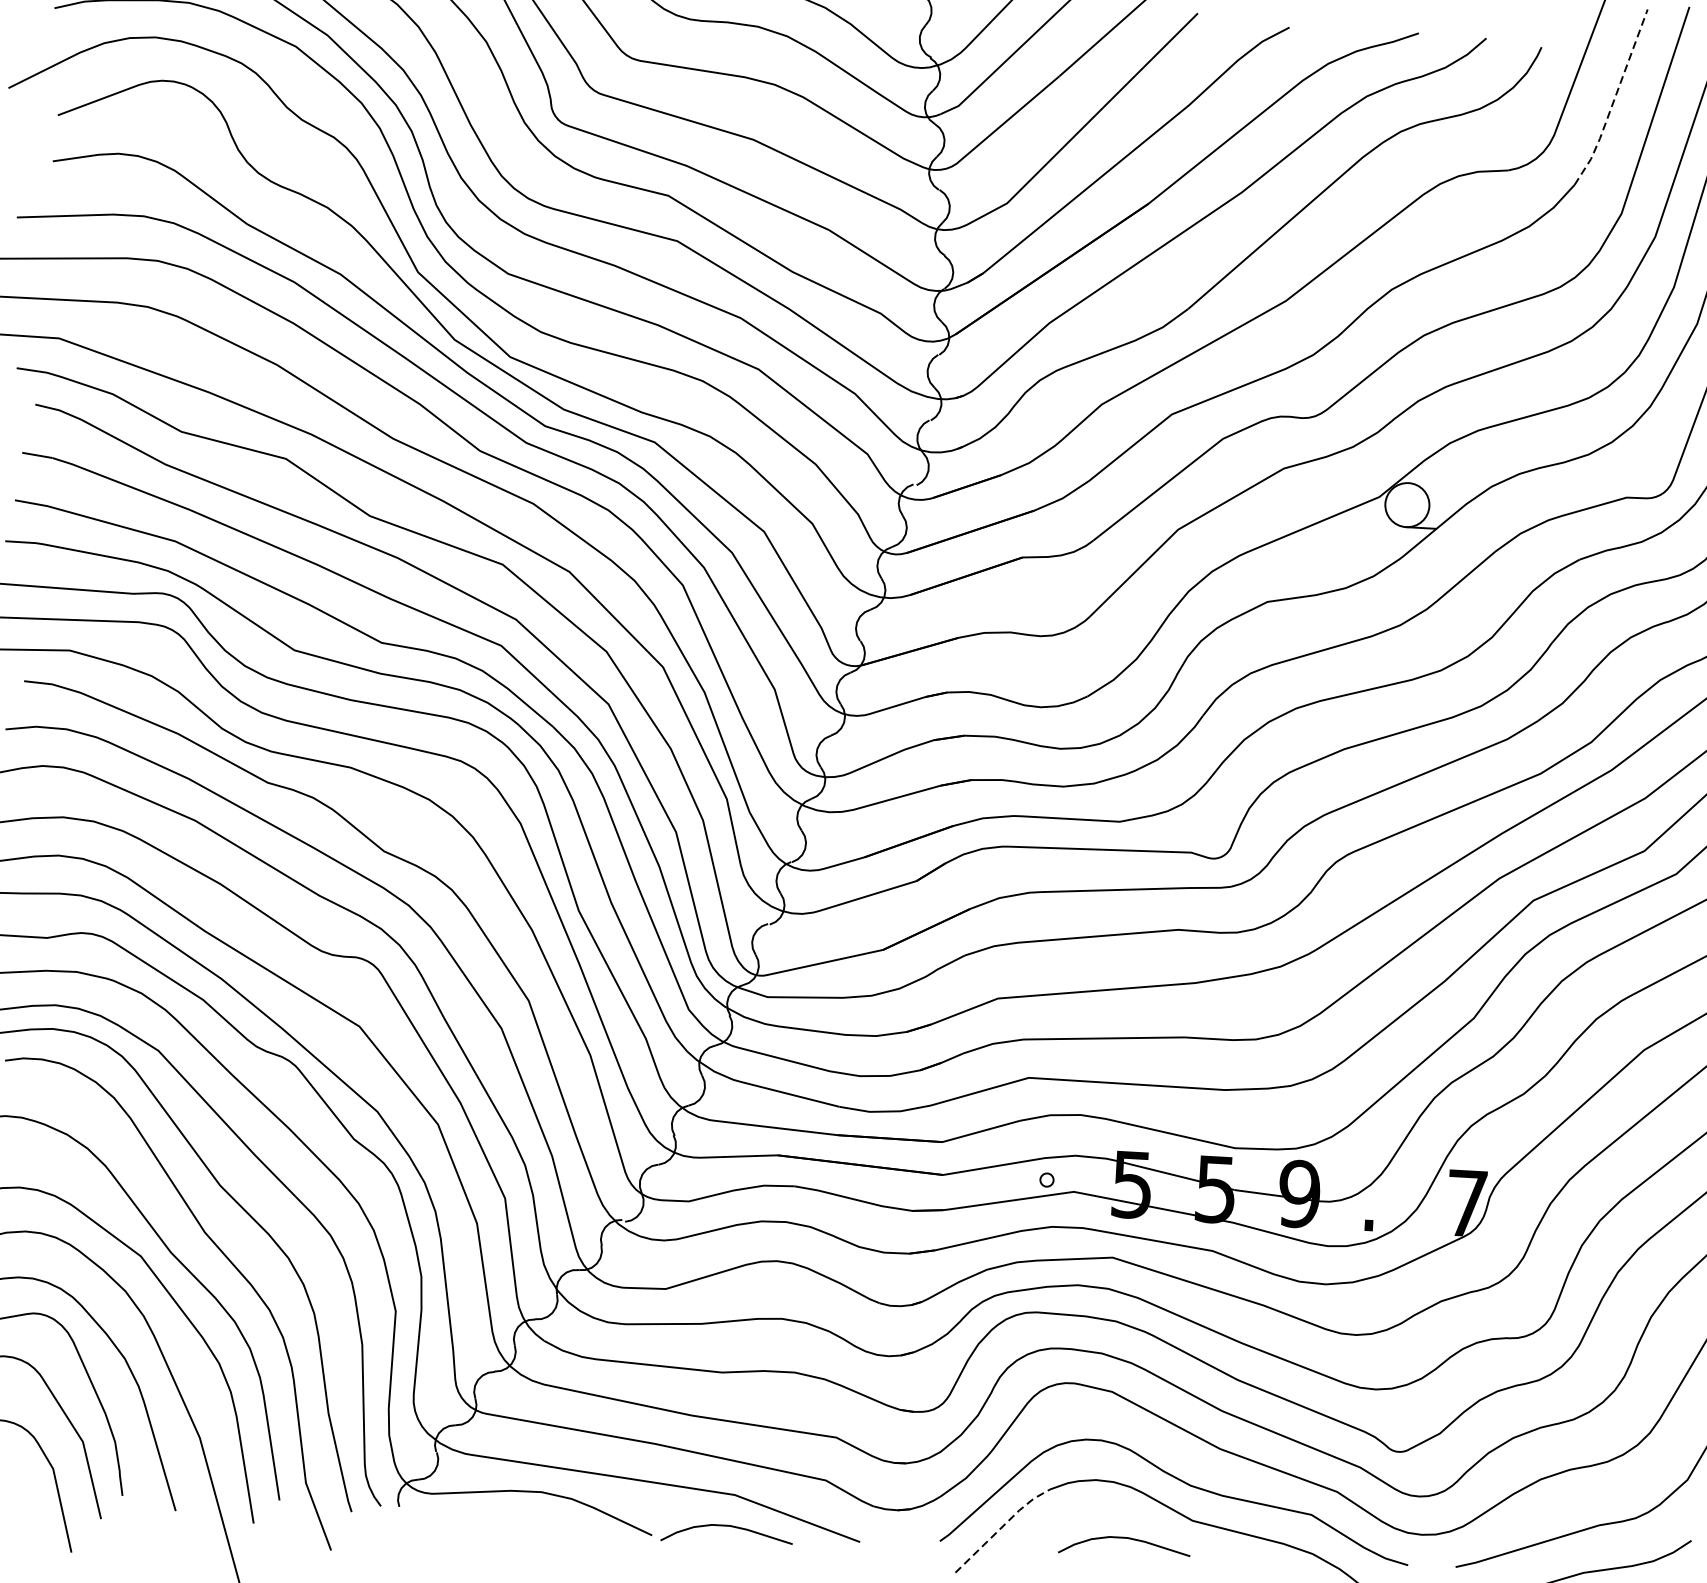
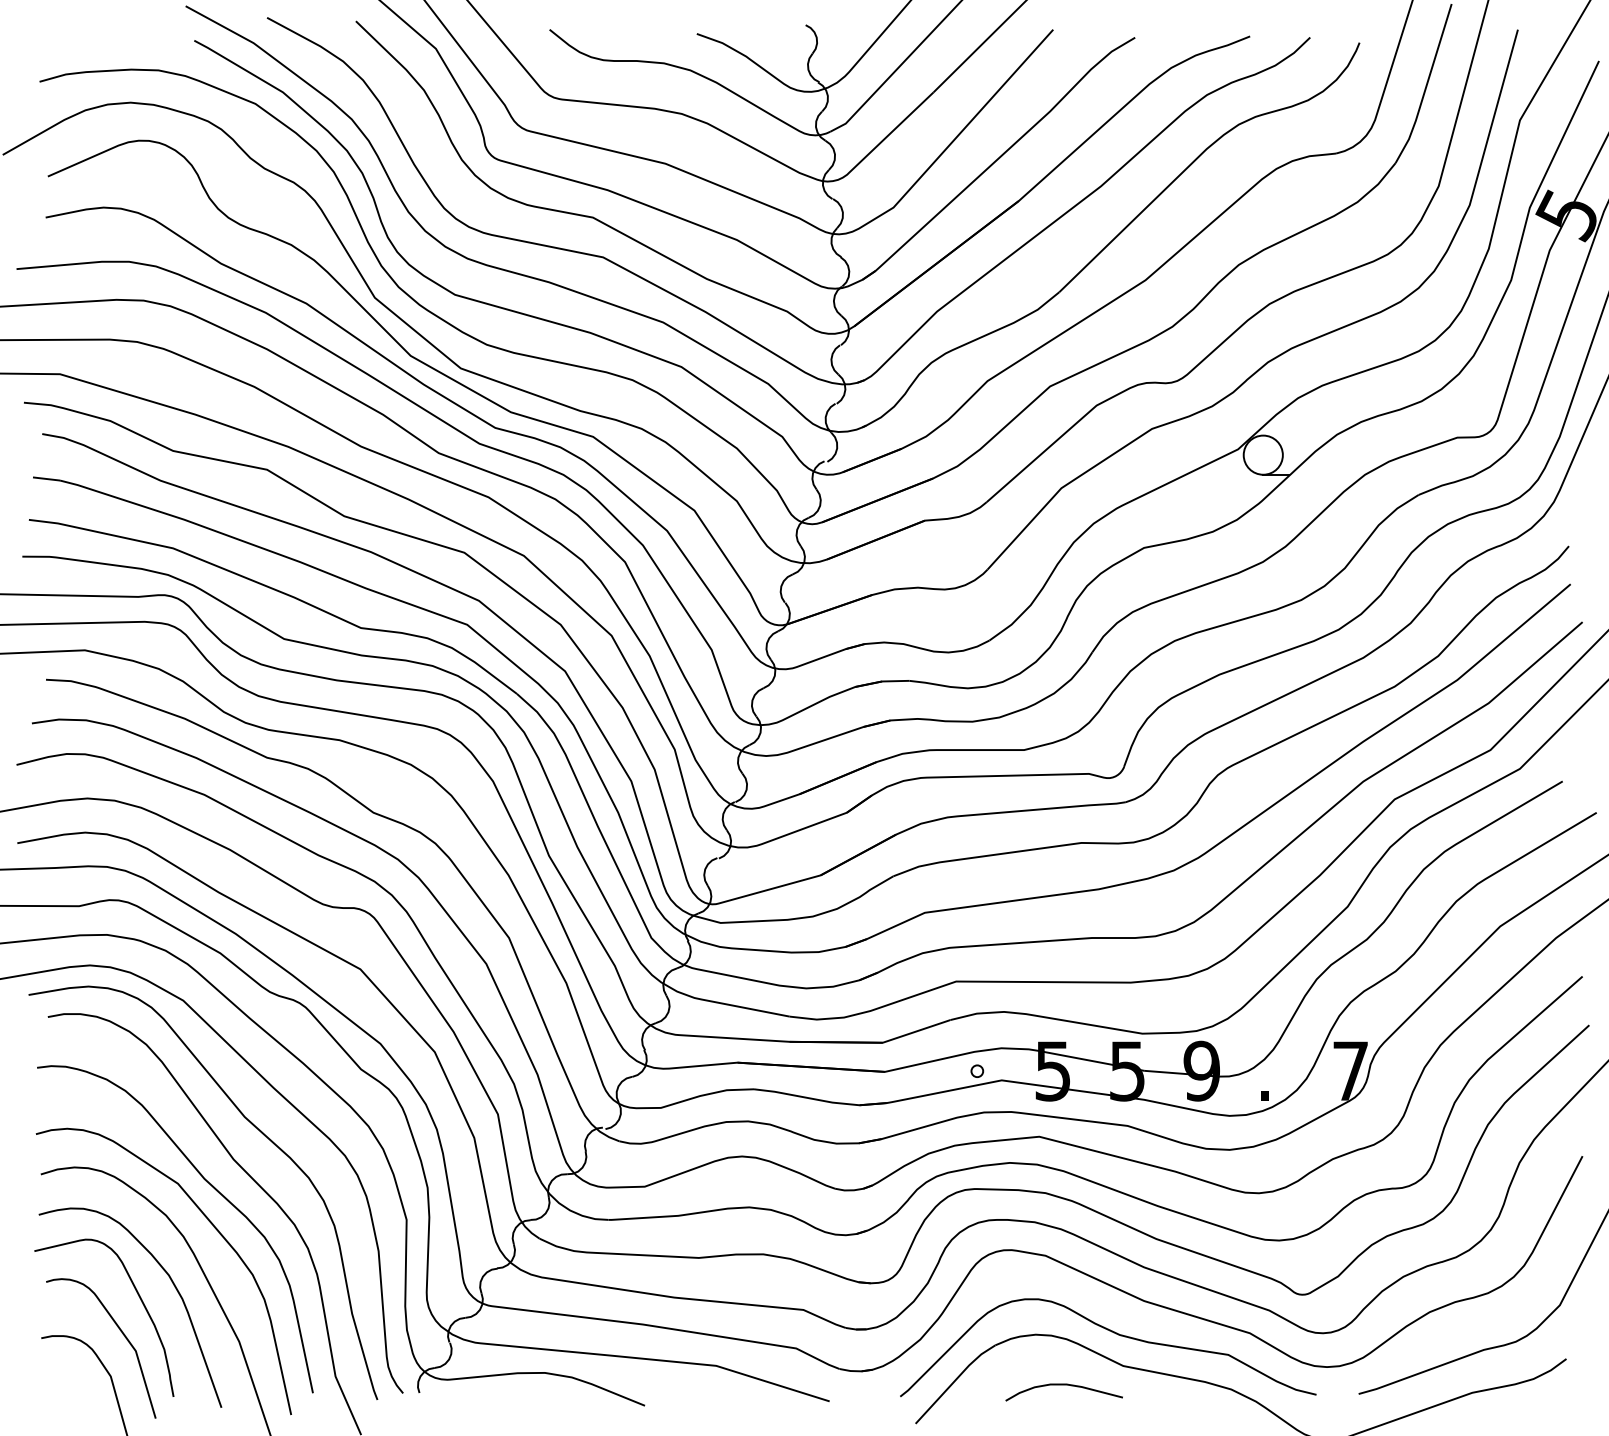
line: (1614, 99) -> (1426, 85), dashed -> solid
curve: (726, 1526) -> (710, 1394), removed
line: (1001, 1527) -> (954, 1381), dashed -> solid

